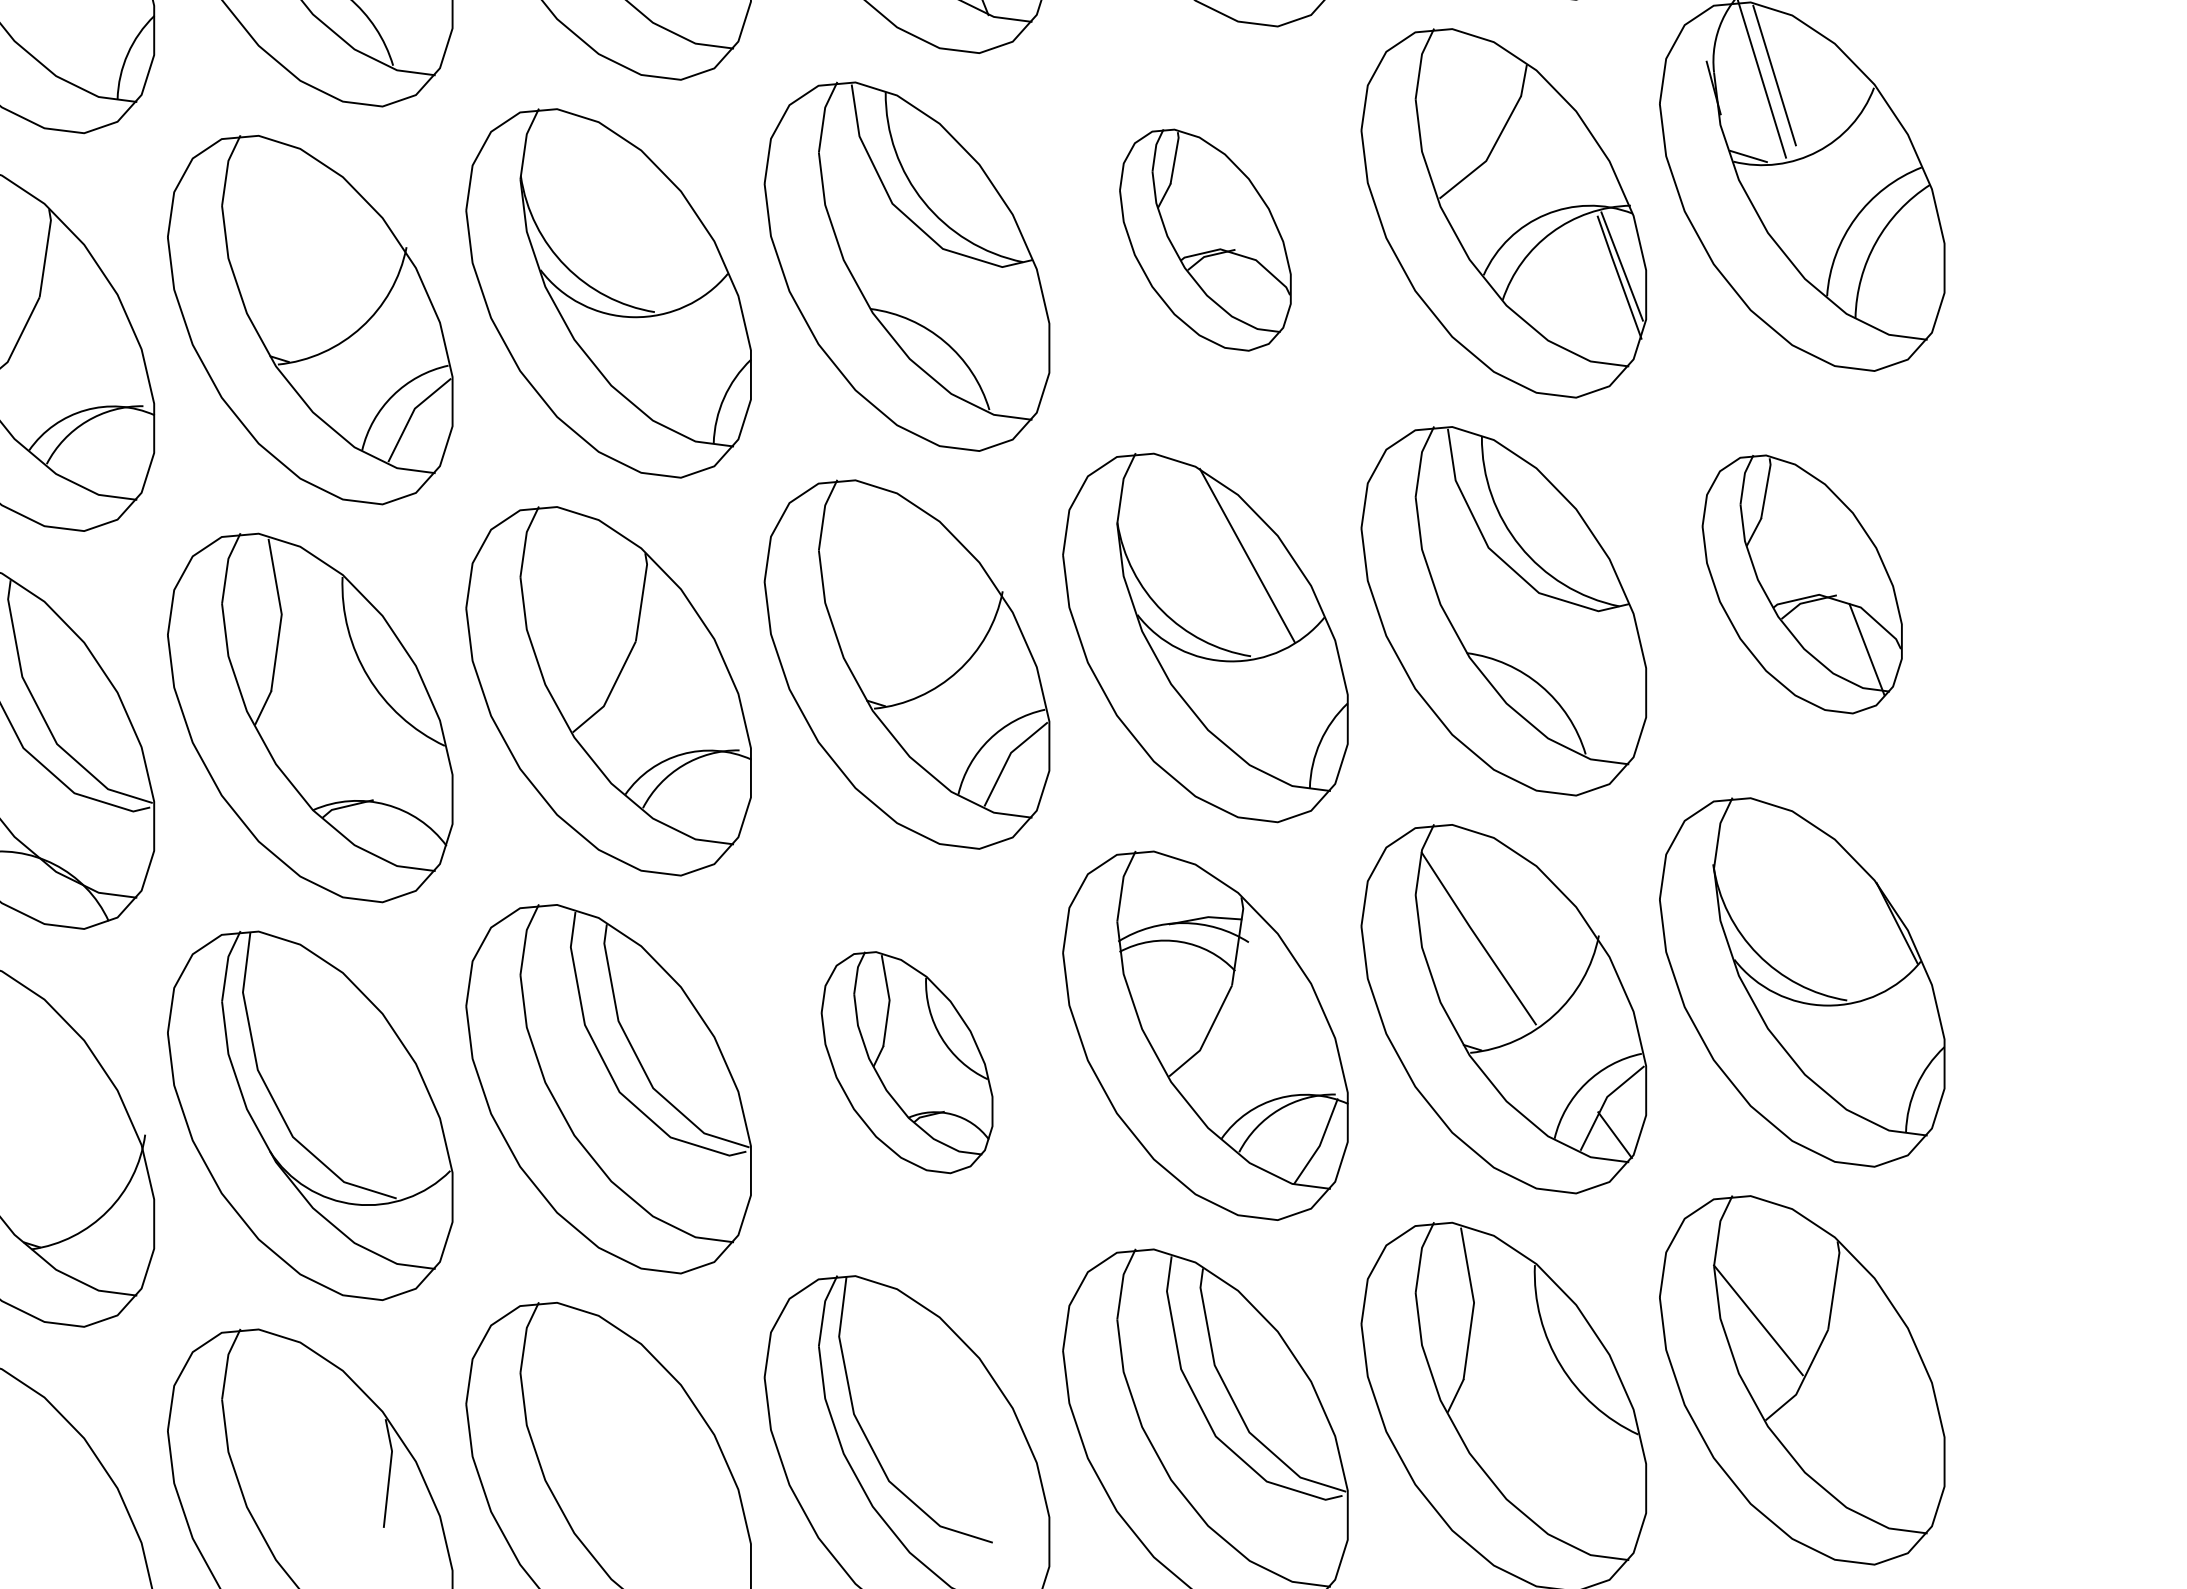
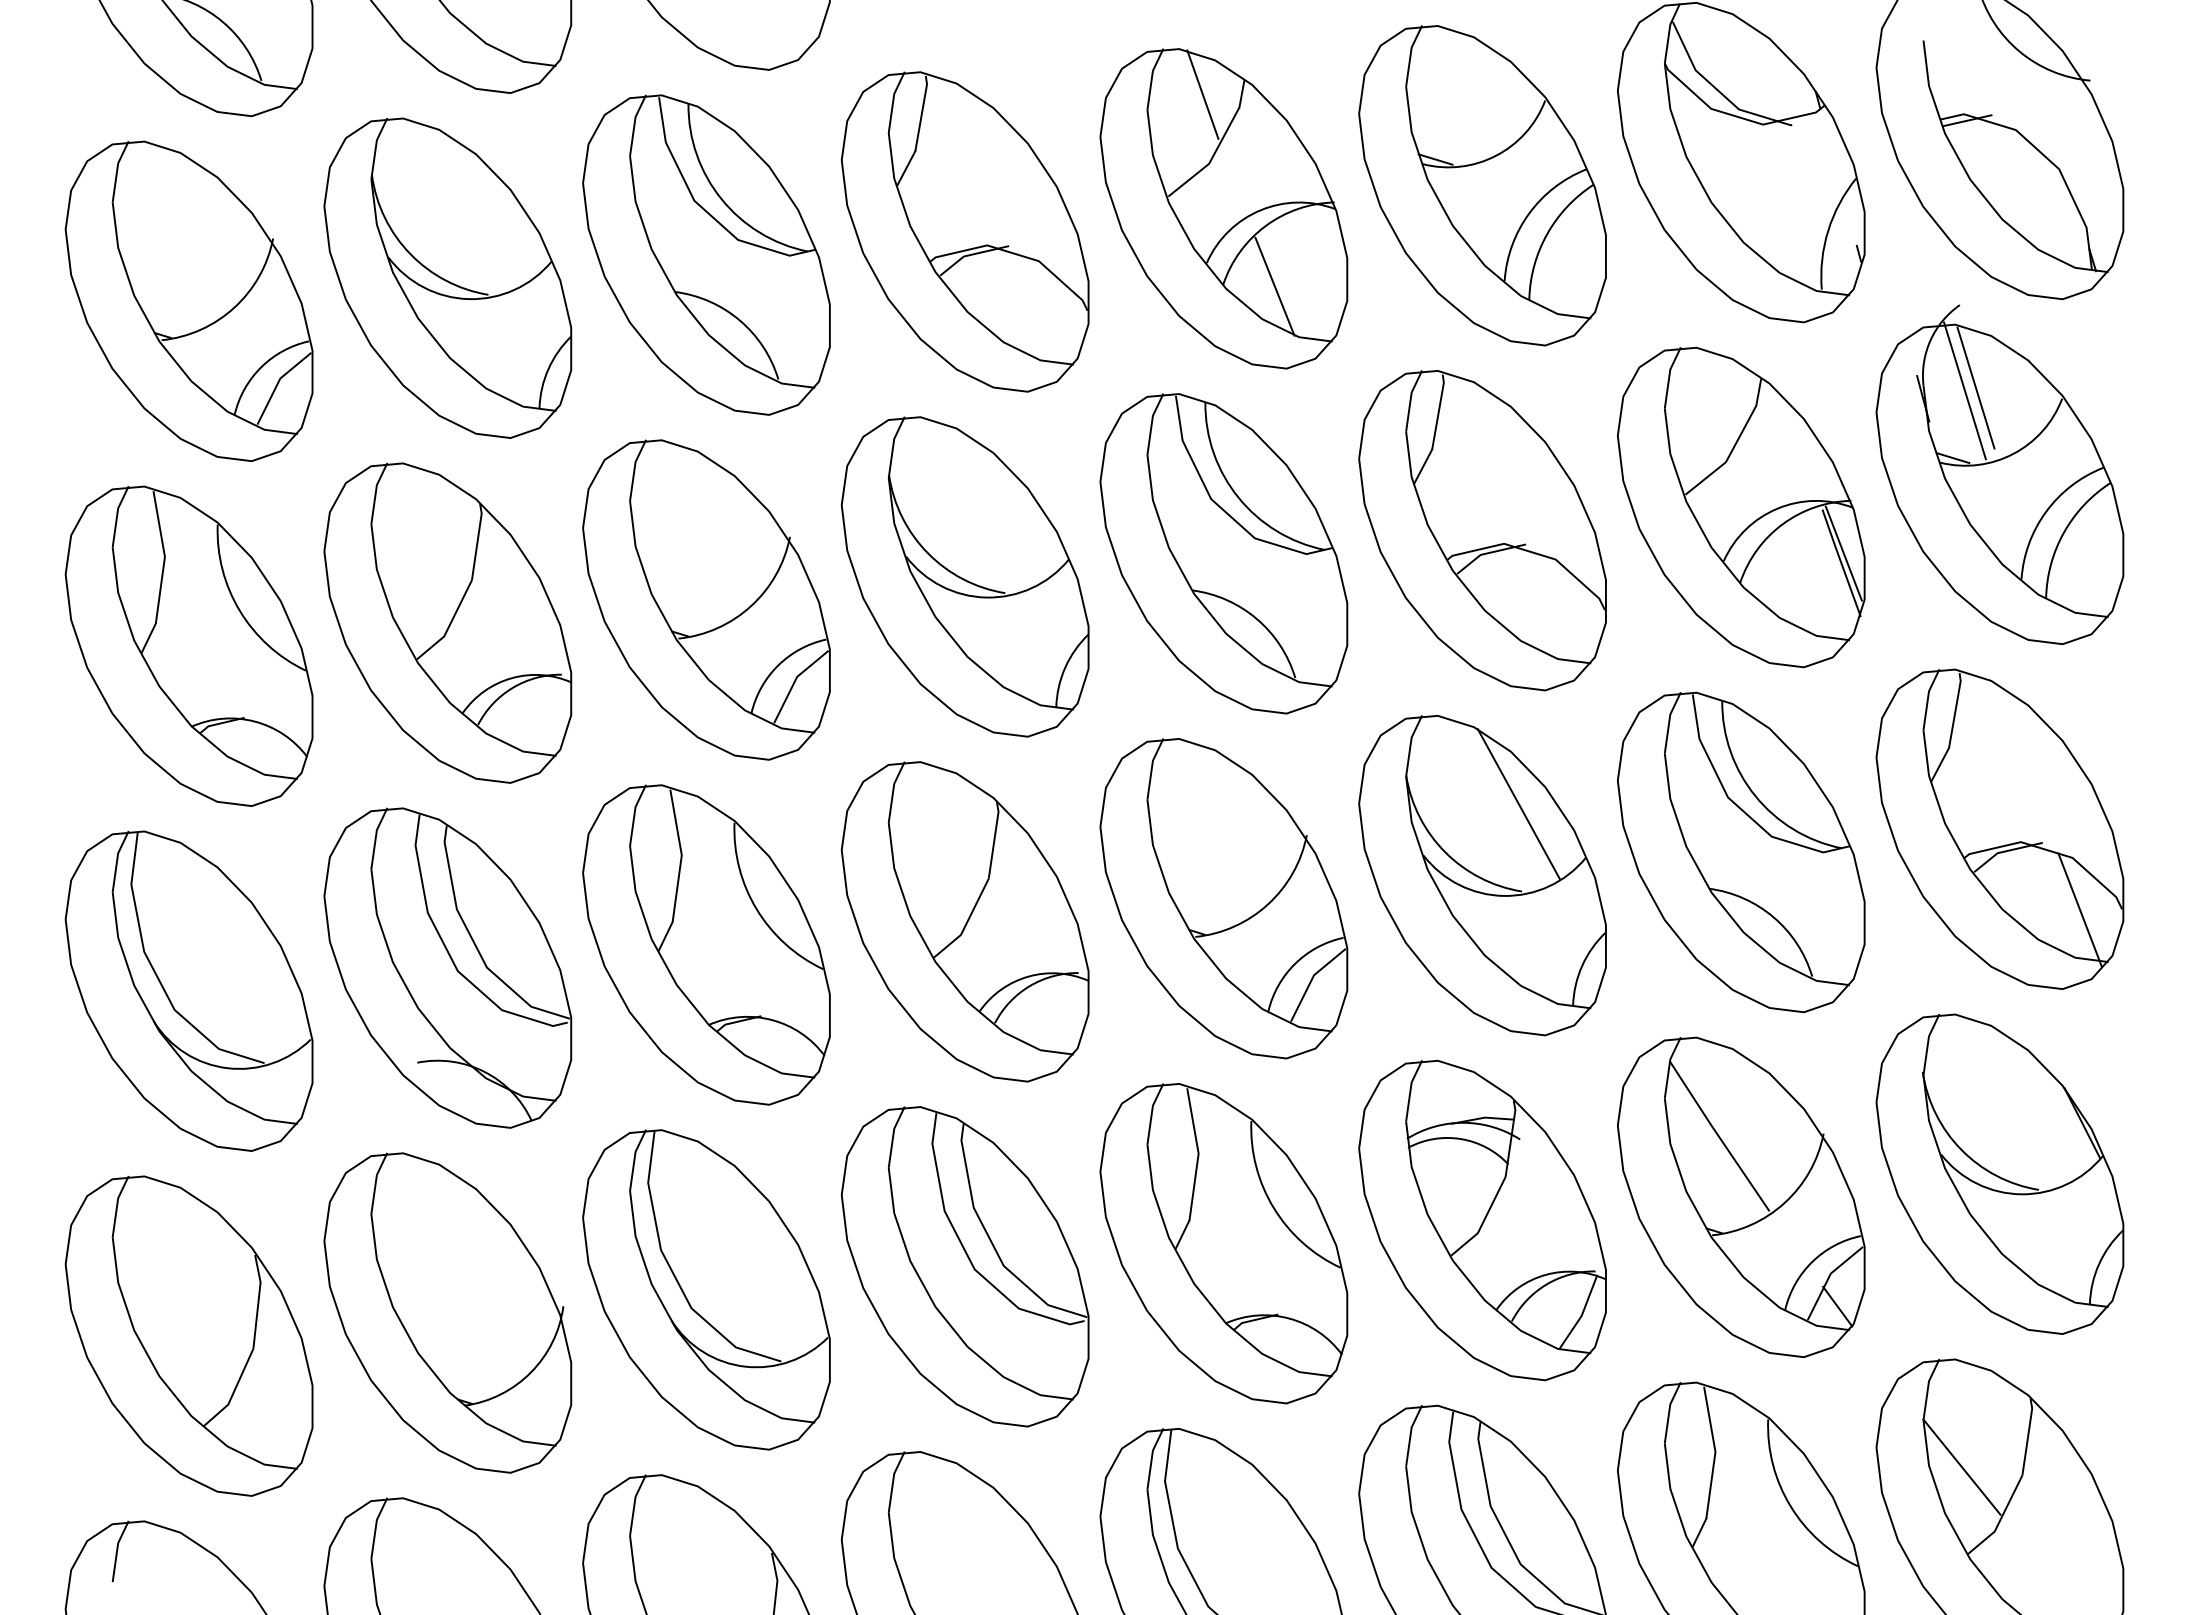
part: (1205, 239) -> (1482, 530), size x1.67
part: (1801, 583) -> (1999, 828), size x1.43
part: (906, 1062) -> (1223, 1243), size x1.67

